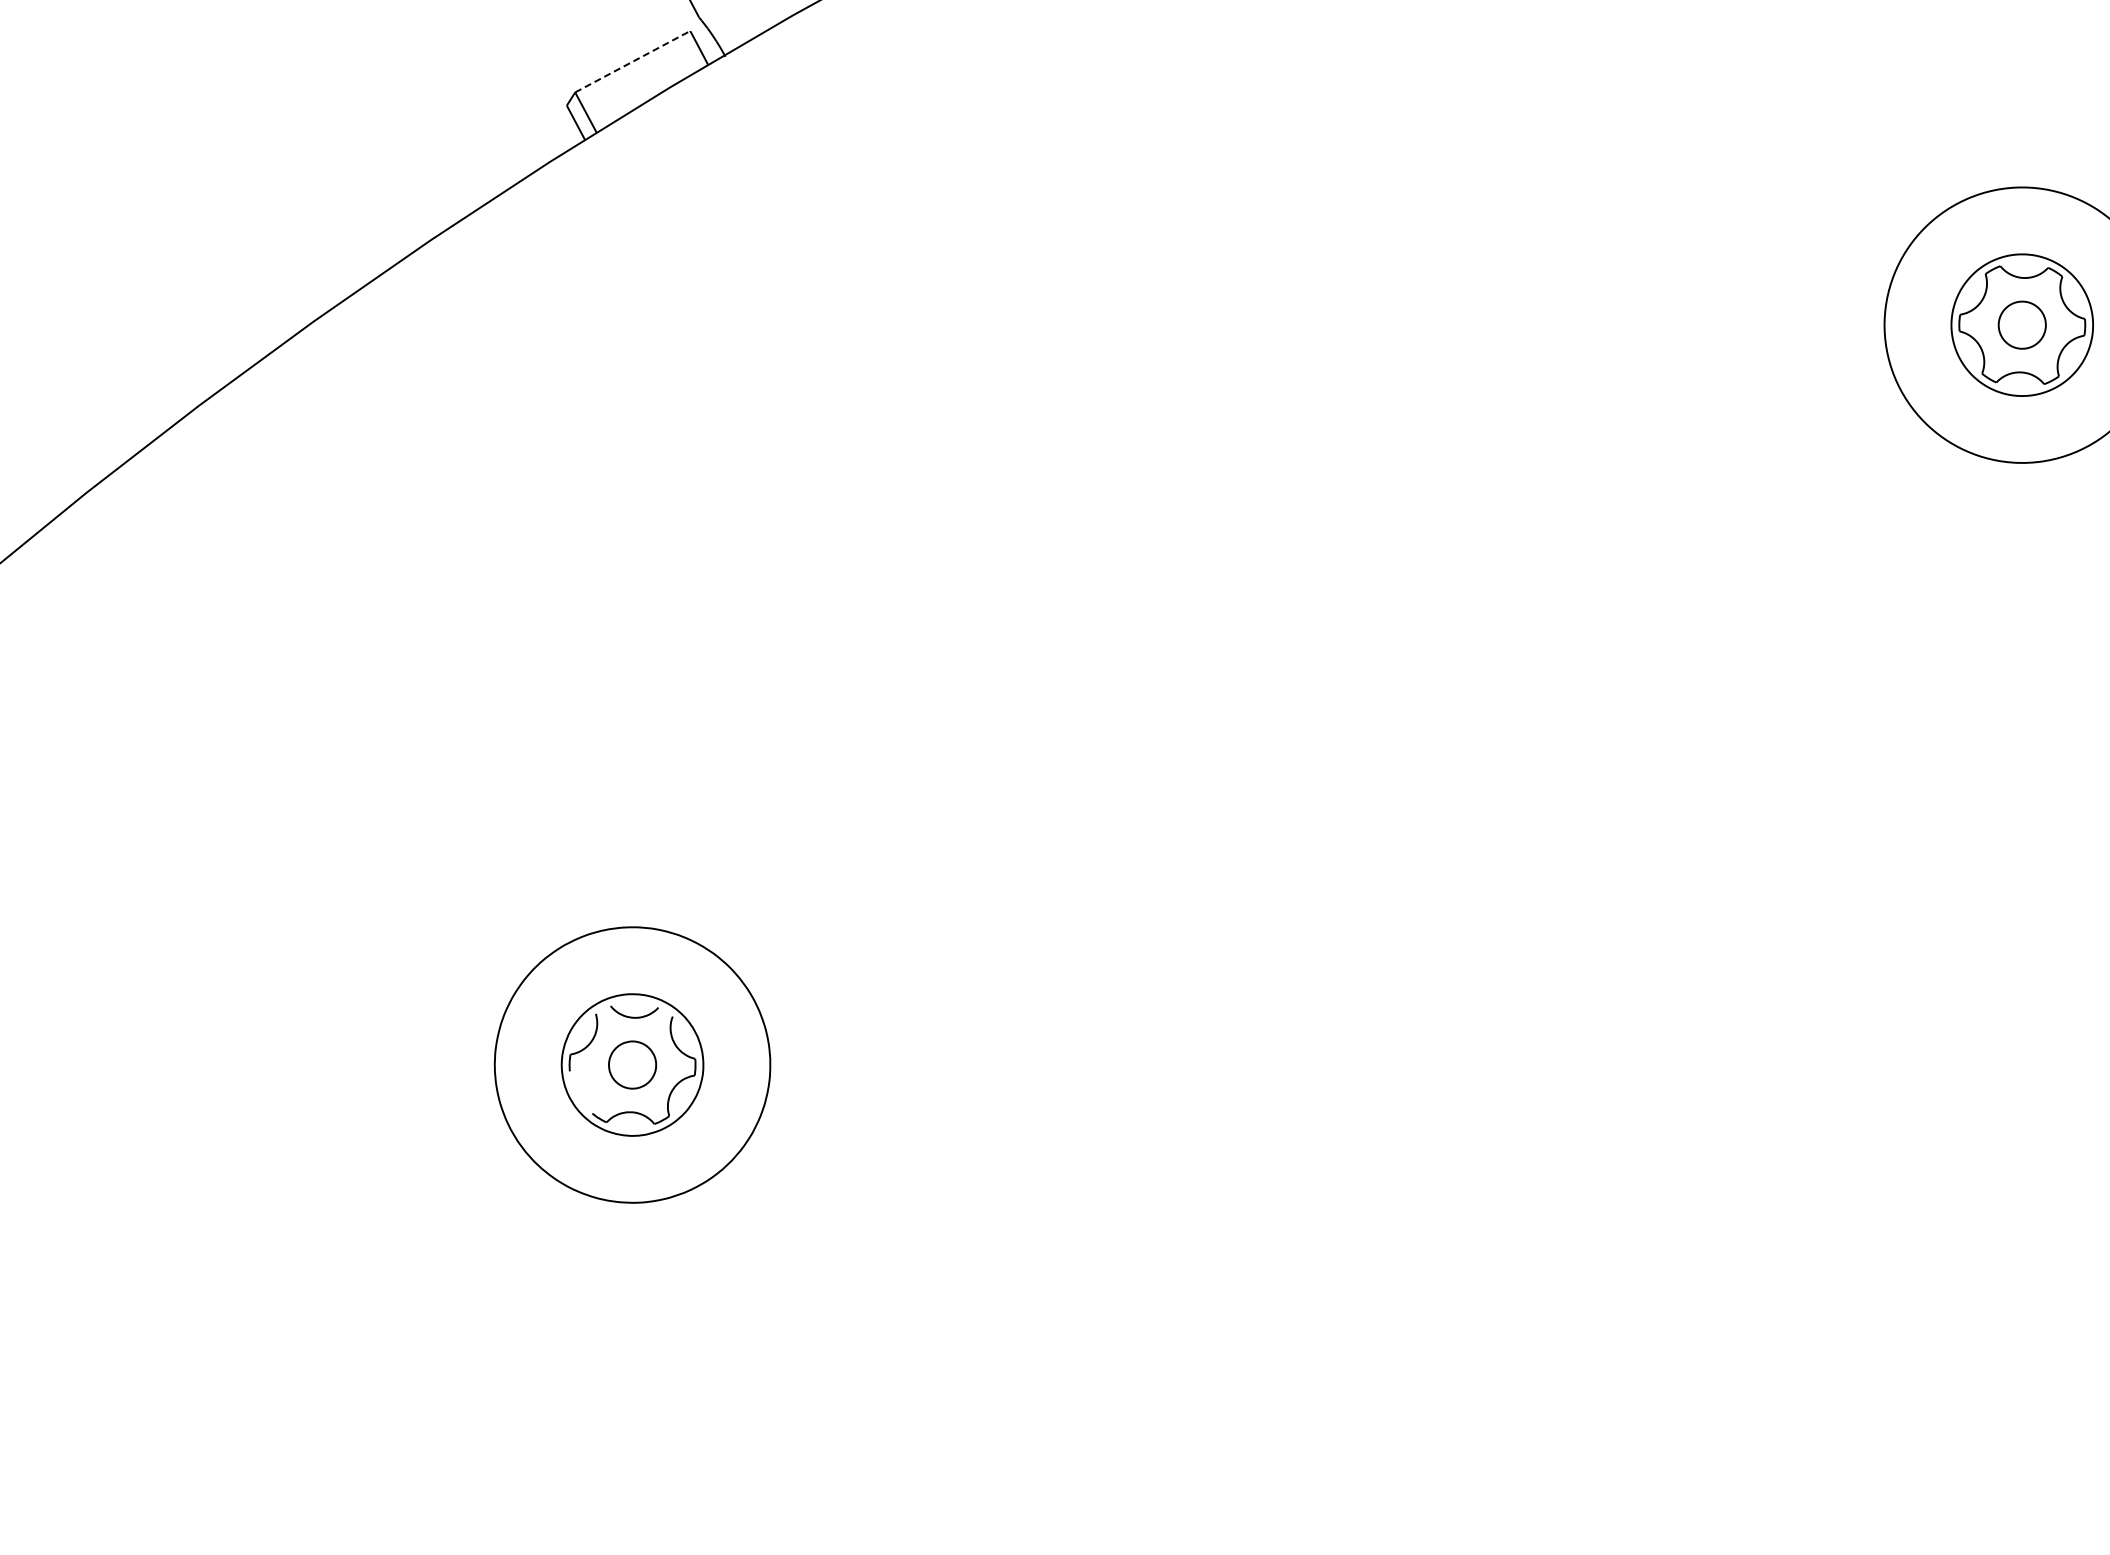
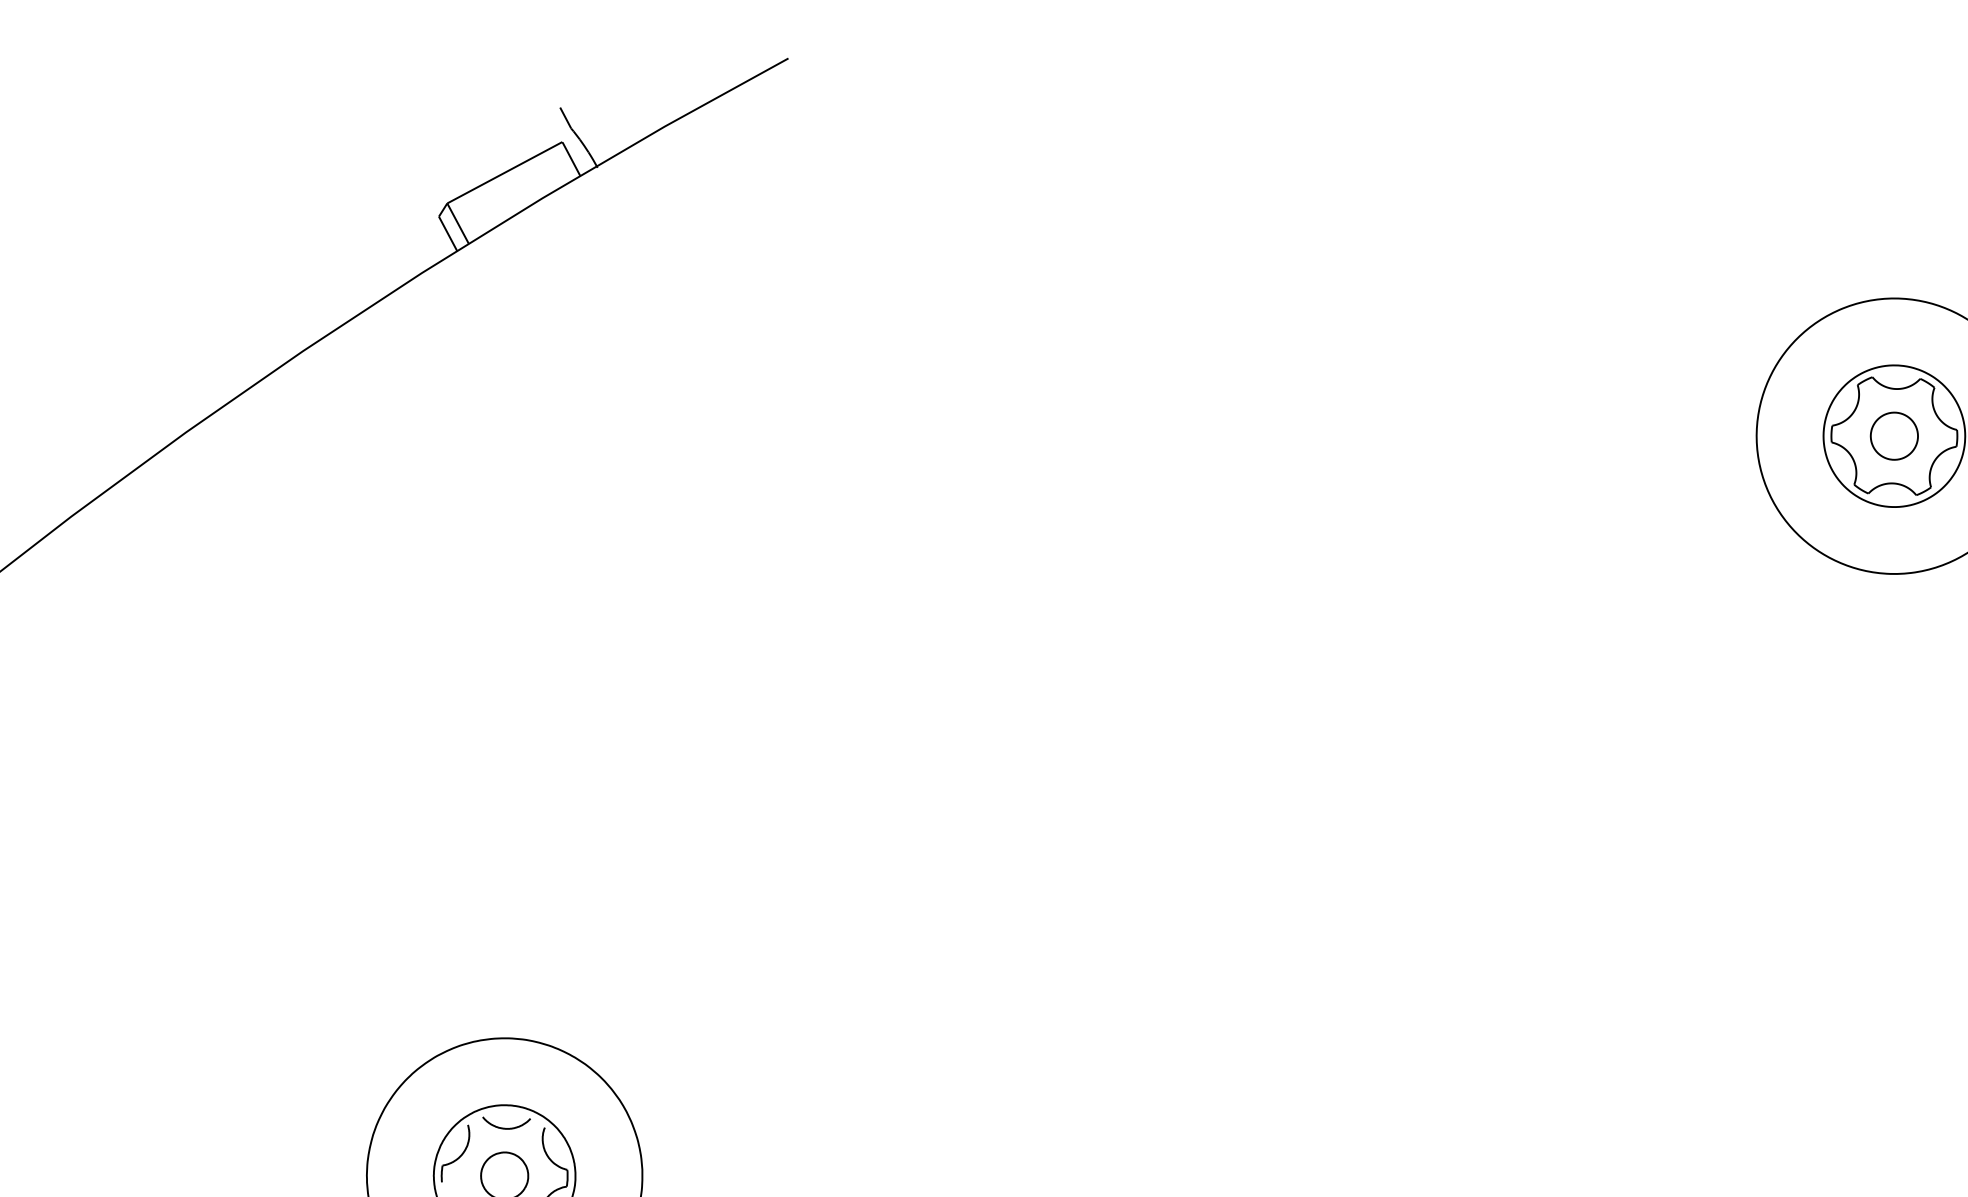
line: (633, 61) -> (505, 172), dashed -> solid

